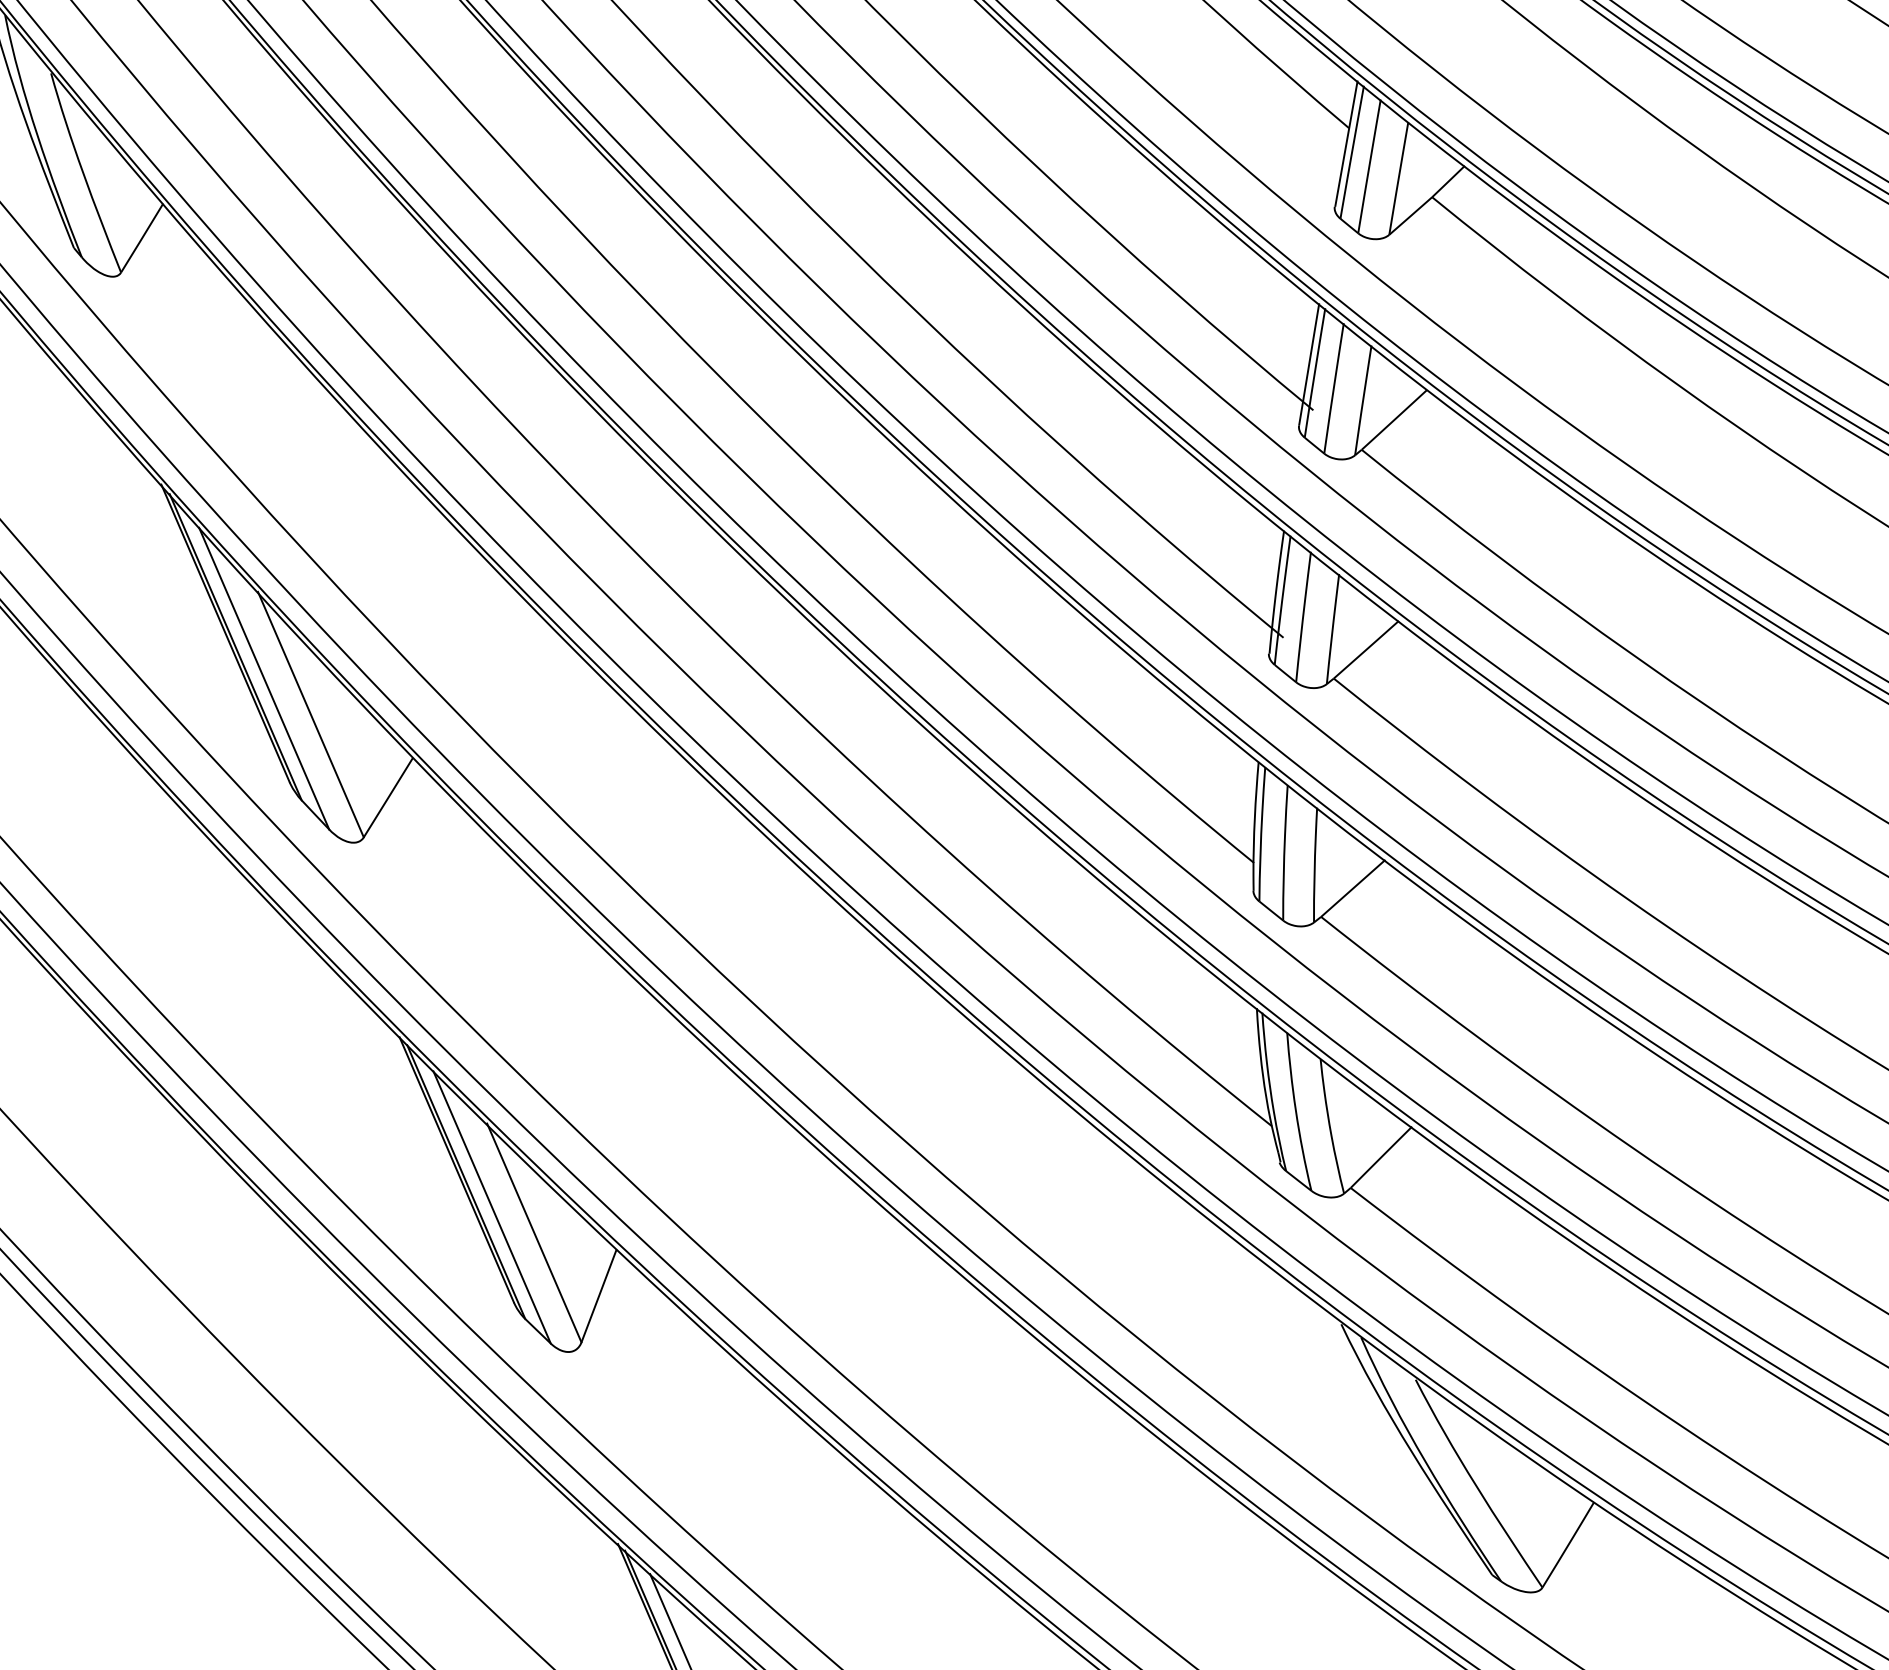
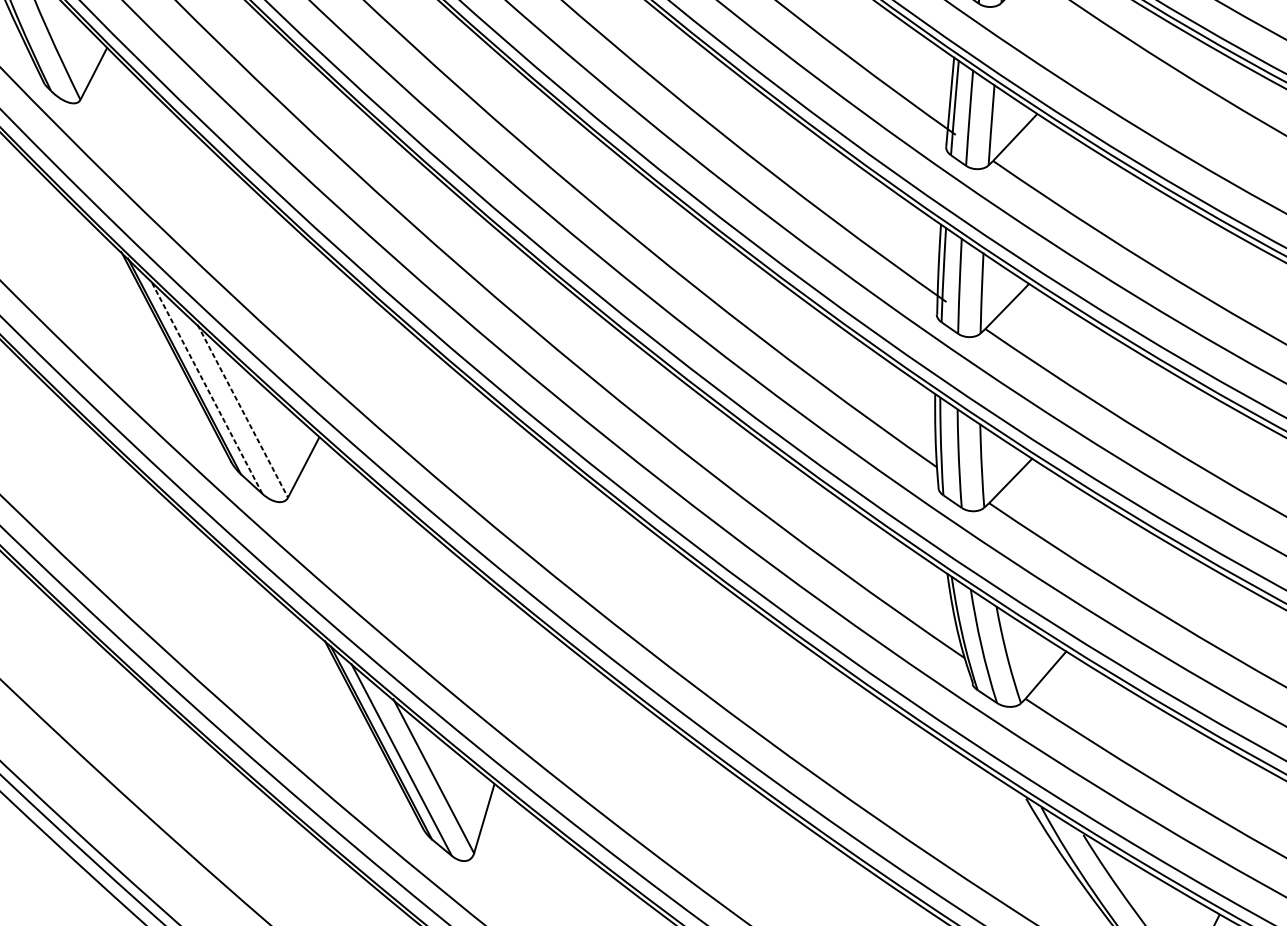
line: (264, 678) -> (207, 387), solid -> dashed
line: (310, 714) -> (242, 411), solid -> dashed

